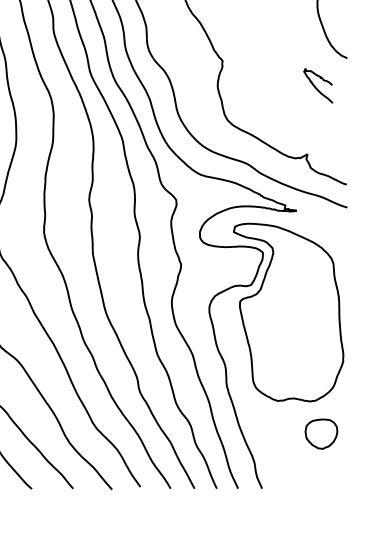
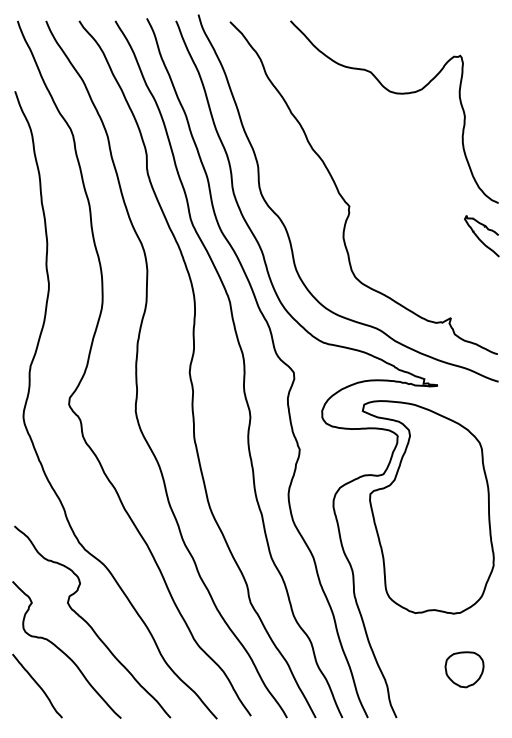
curve: (316, 86) -> (479, 237), moved
part: (321, 433) -> (464, 669), moved

